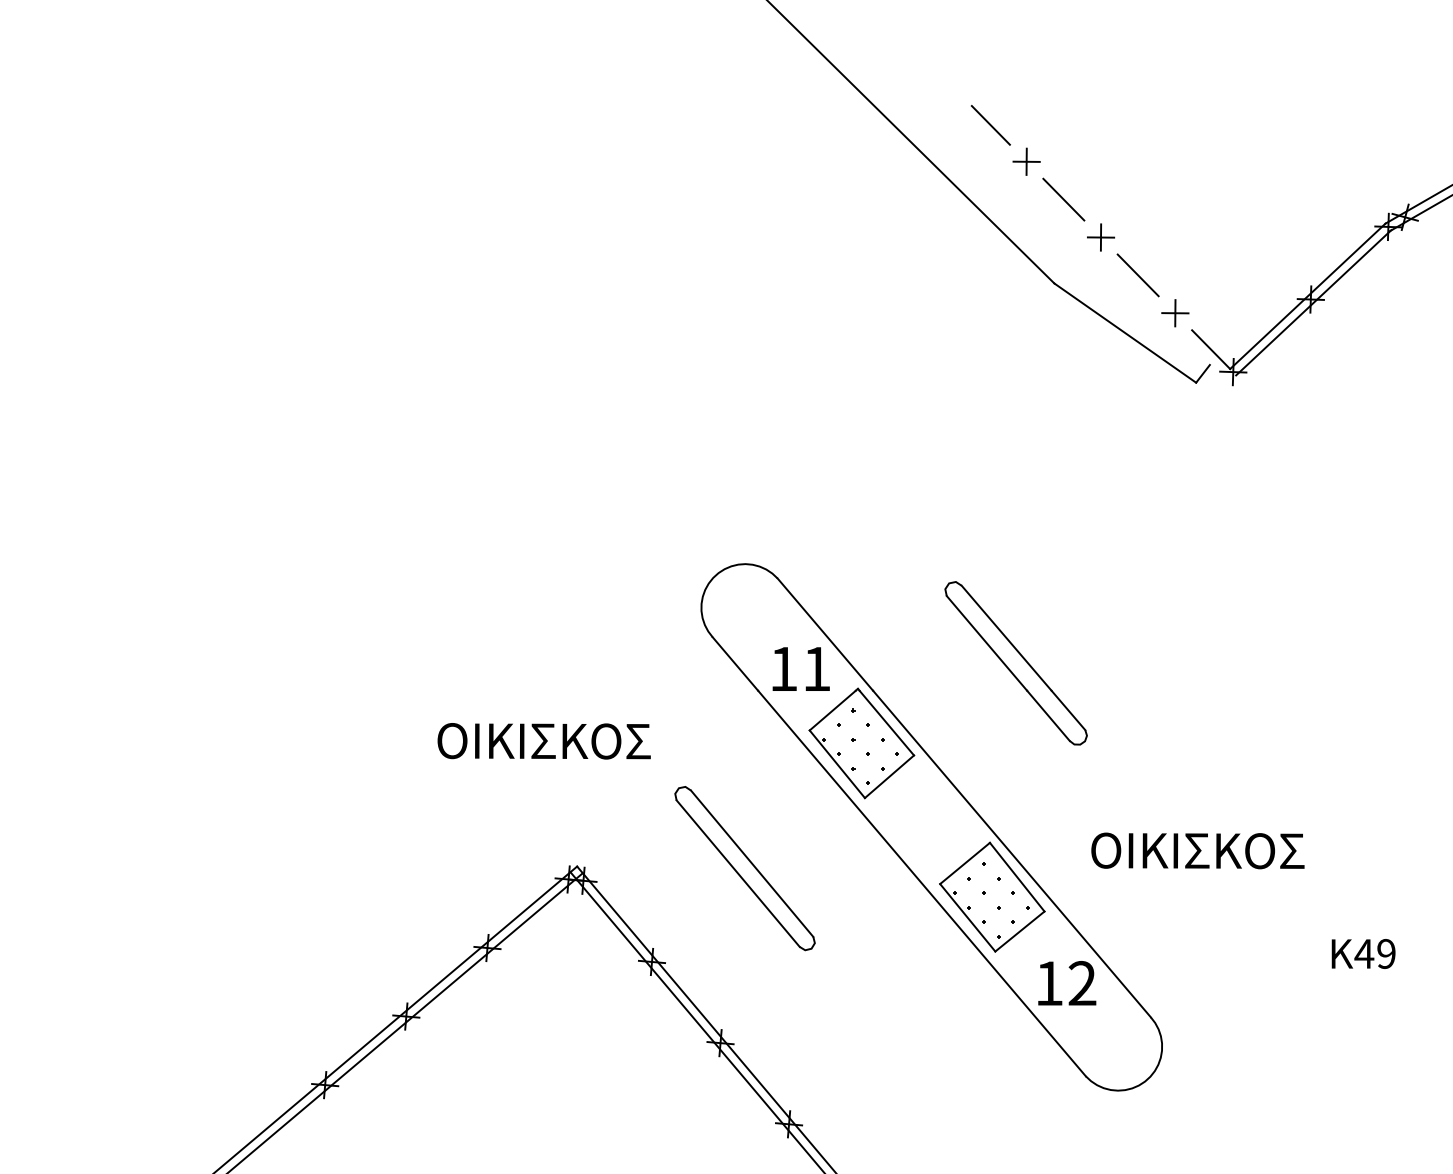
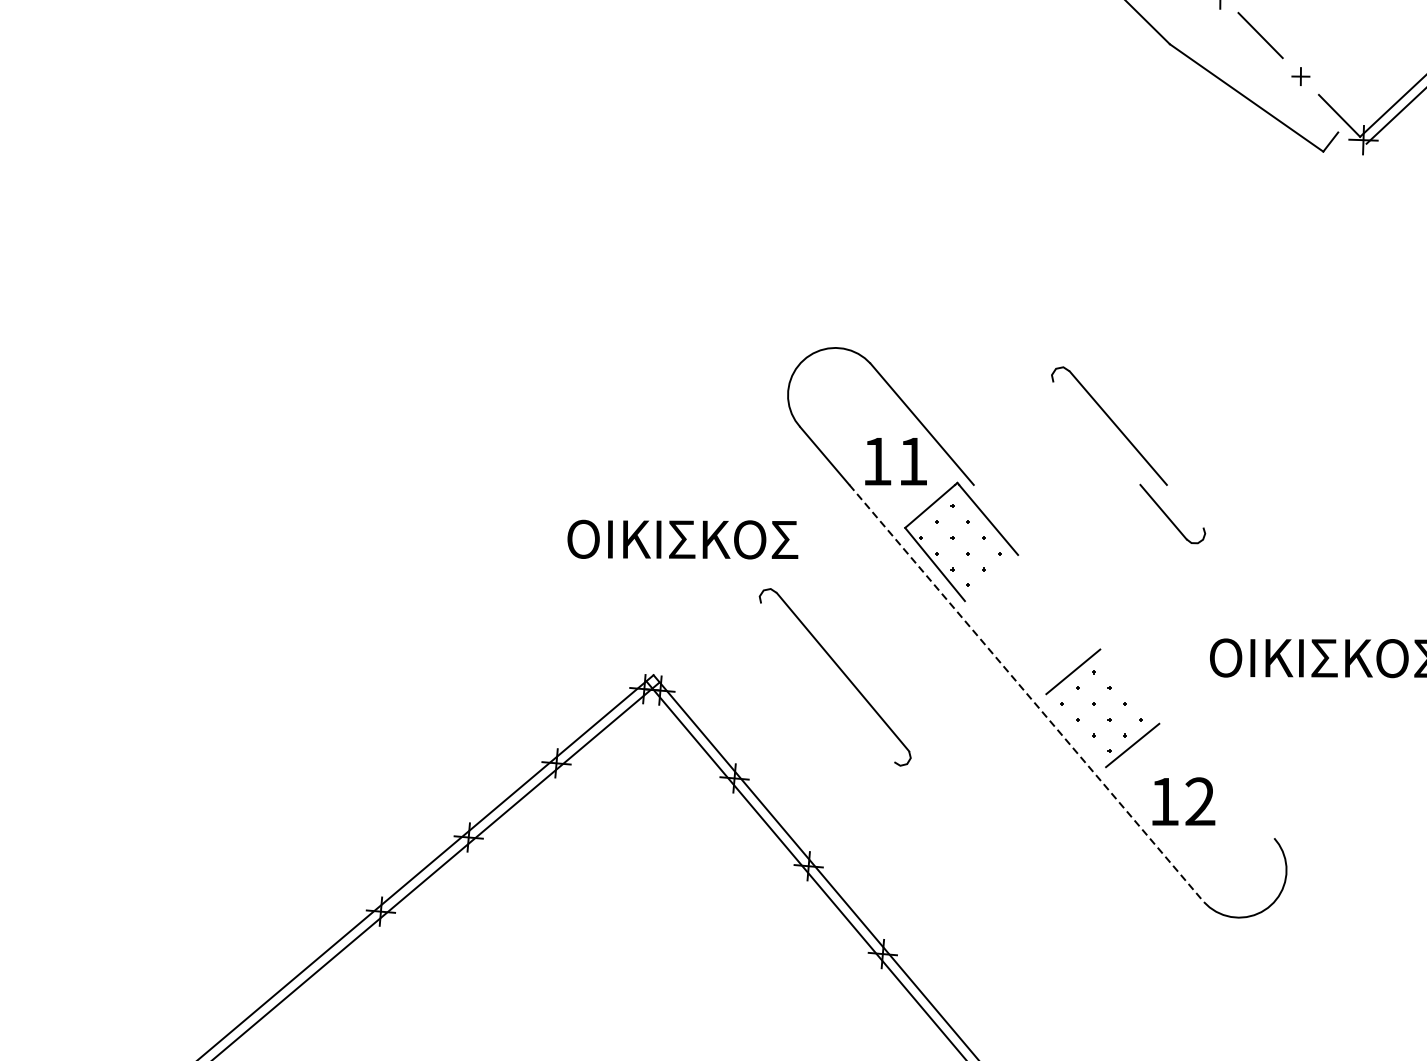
part: (1175, 313) -> (1300, 76), size x0.6
line: (986, 643) -> (1096, 433), removed
line: (1068, 710) -> (1185, 506), removed
text: (543, 741) -> (682, 539), moved
line: (889, 776) -> (991, 577), removed
line: (1011, 853) -> (1123, 661), removed
line: (737, 873) -> (827, 682), removed
line: (1016, 876) -> (1128, 685), removed
line: (921, 883) -> (1026, 693), solid -> dashed
line: (967, 917) -> (1075, 730), removed

